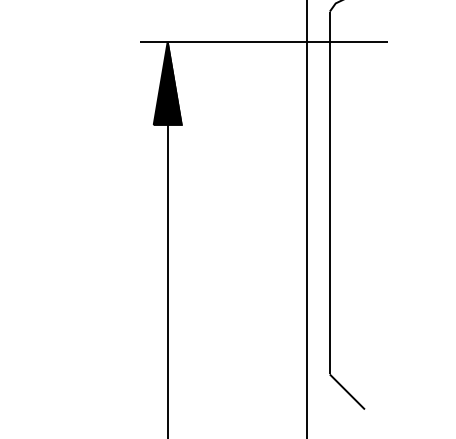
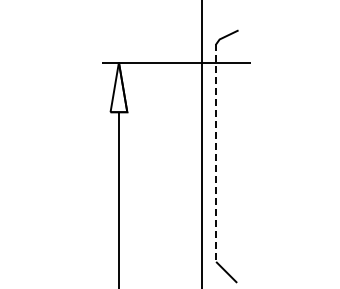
fill: (166, 83) -> (118, 87), removed
line: (330, 193) -> (216, 153), solid -> dashed

